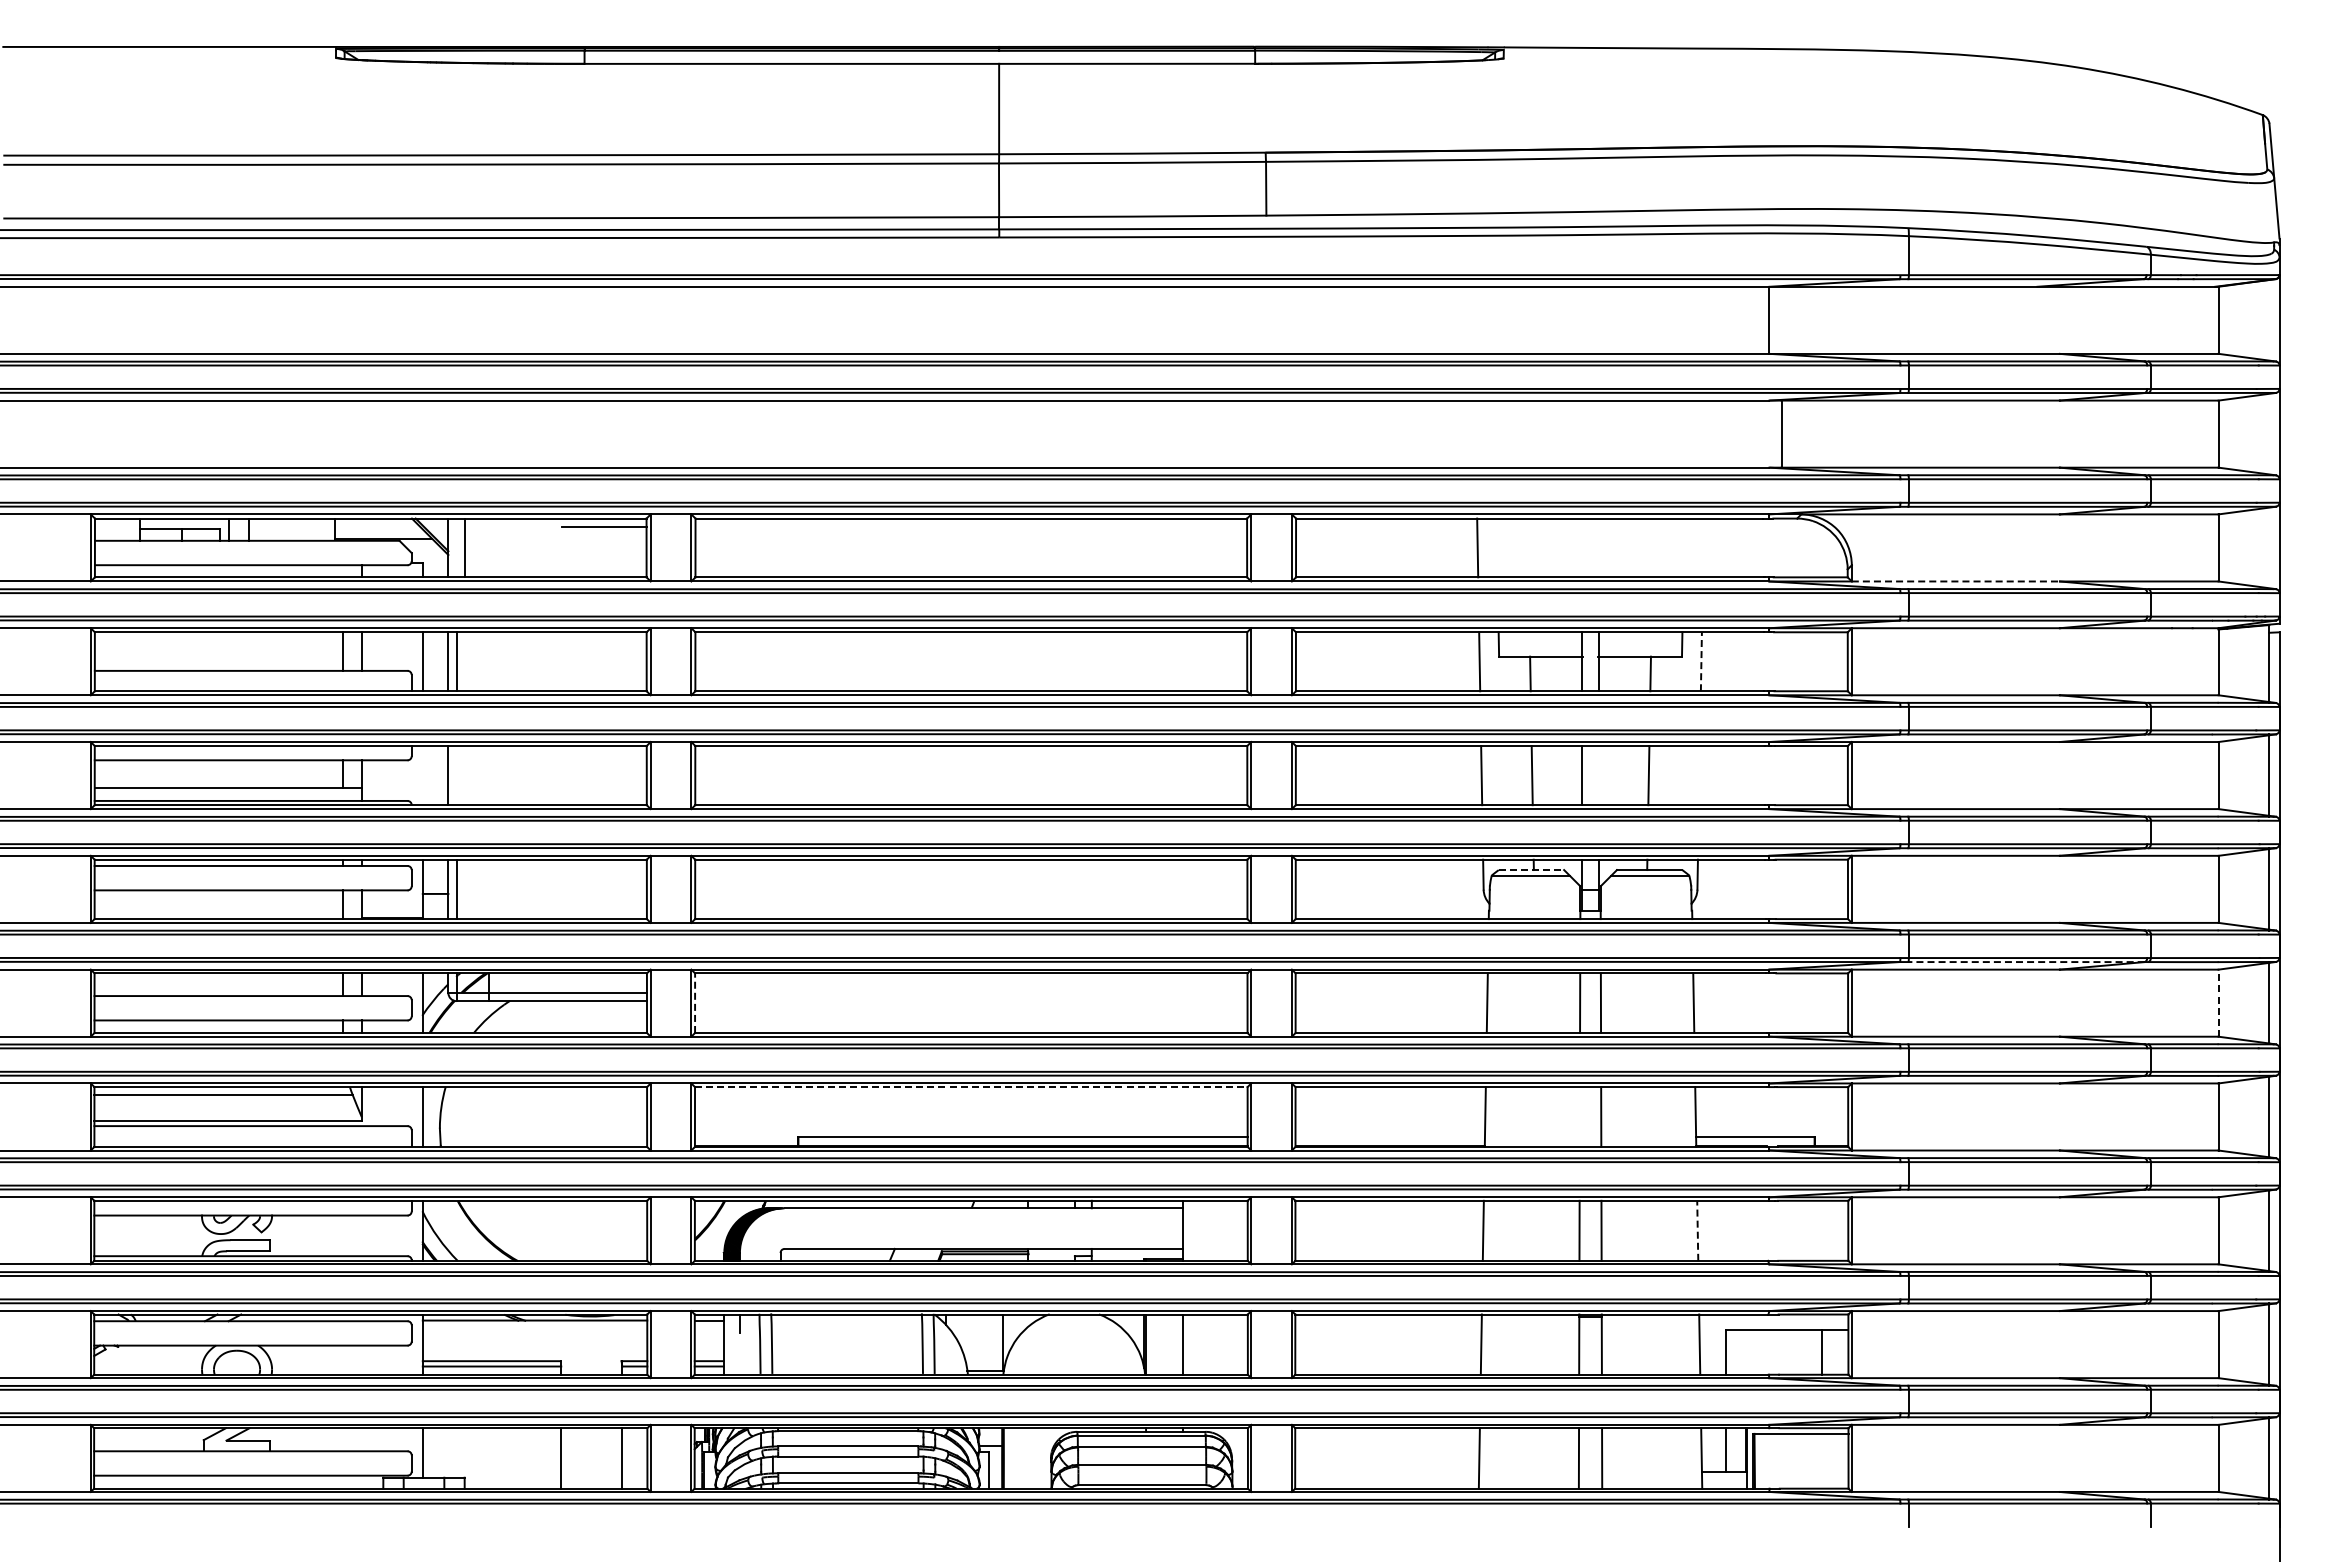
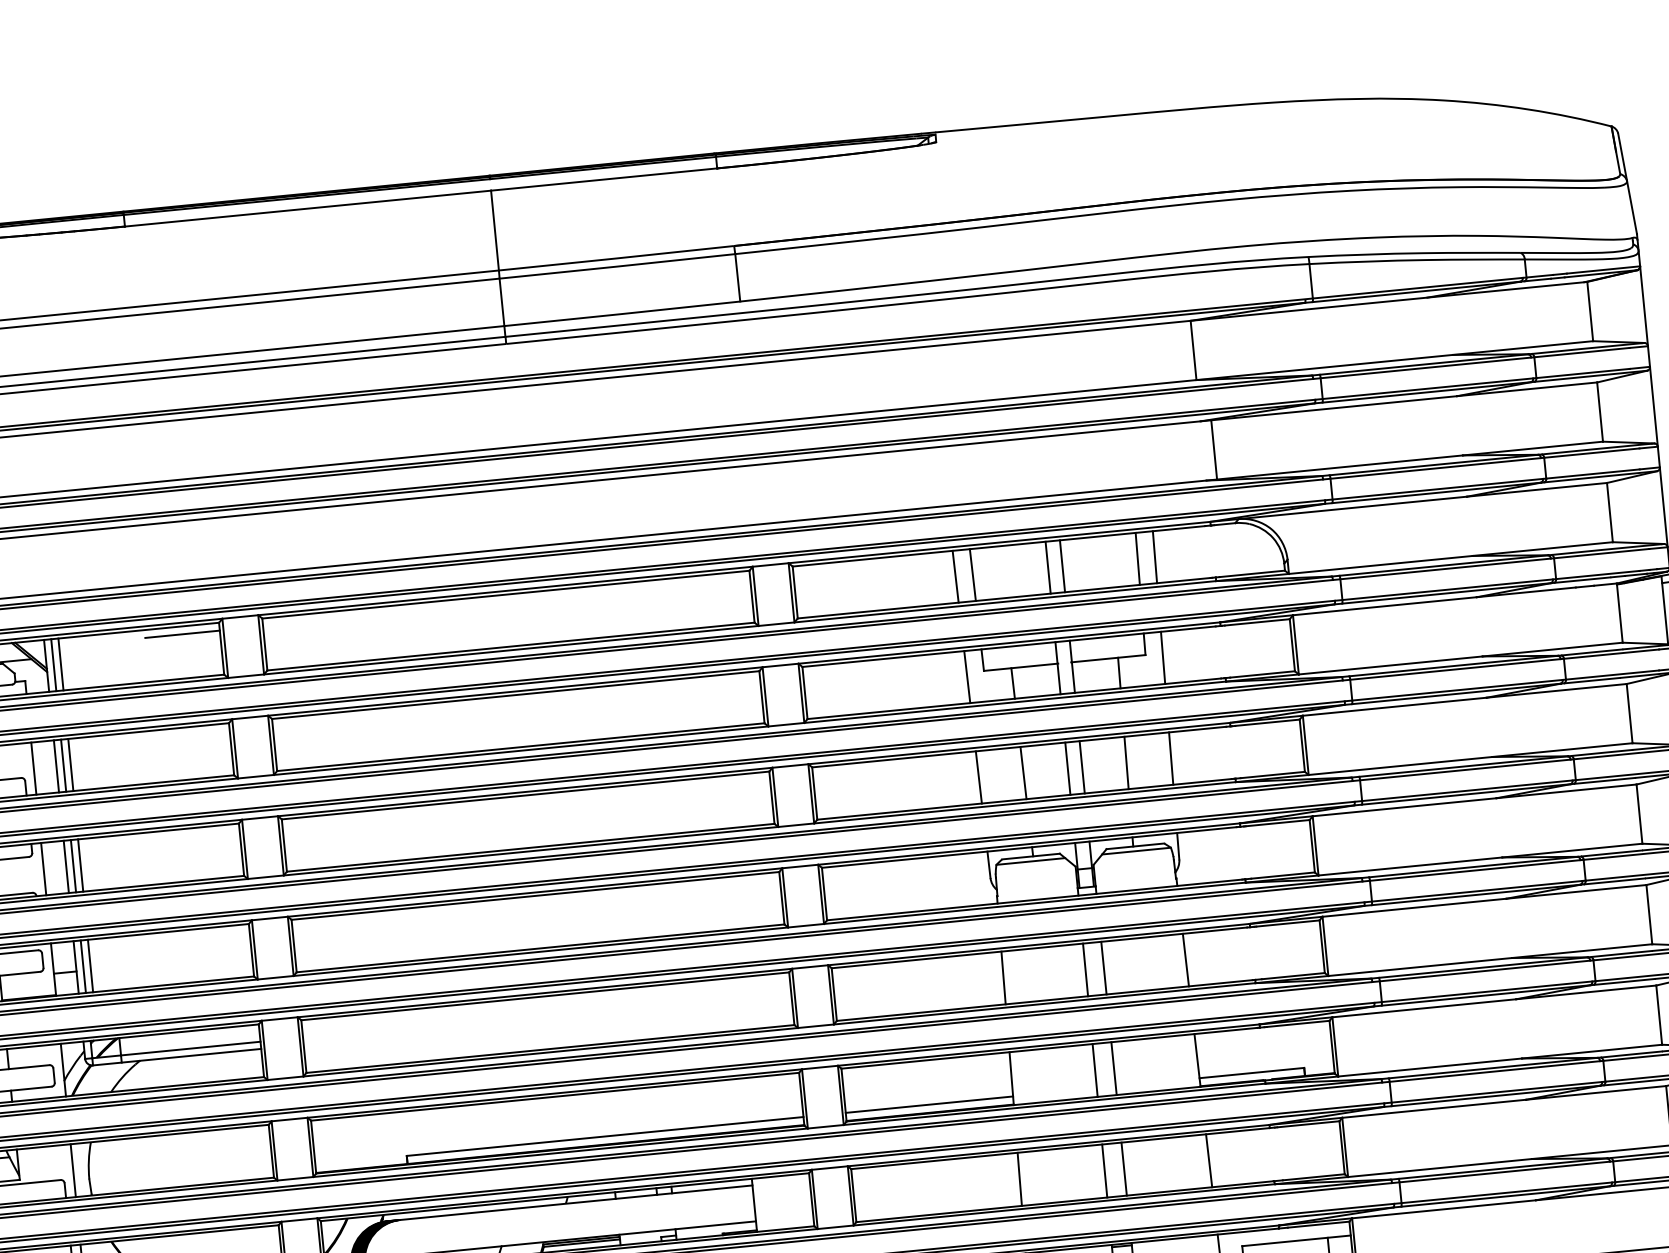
line: (456, 547) -> (53, 664), added
line: (1496, 547) -> (972, 574), added
line: (1582, 547) -> (1048, 567), added
line: (1598, 547) -> (1062, 565), added
line: (1683, 547) -> (1137, 558), added
line: (1702, 547) -> (1154, 556), added
line: (1956, 581) -> (1381, 564), dashed -> solid
line: (464, 661) -> (70, 764), added
line: (1701, 661) -> (1163, 657), dashed -> solid
line: (422, 775) -> (43, 869), added
line: (456, 775) -> (73, 866), added
line: (464, 775) -> (80, 865), added
line: (1598, 775) -> (1082, 767), added
line: (1698, 775) -> (1170, 758), added
line: (1531, 870) -> (1031, 856), dashed -> solid
line: (464, 889) -> (90, 966), added
line: (2026, 962) -> (1476, 895), dashed -> solid
line: (695, 1003) -> (304, 1046), dashed -> solid
line: (2218, 1003) -> (1649, 914), dashed -> solid
line: (971, 1087) -> (555, 1097), dashed -> solid
line: (1579, 1116) -> (1094, 1070), added
line: (1389, 1137) -> (928, 1105), added
line: (1697, 1230) -> (1208, 1160), dashed -> solid

